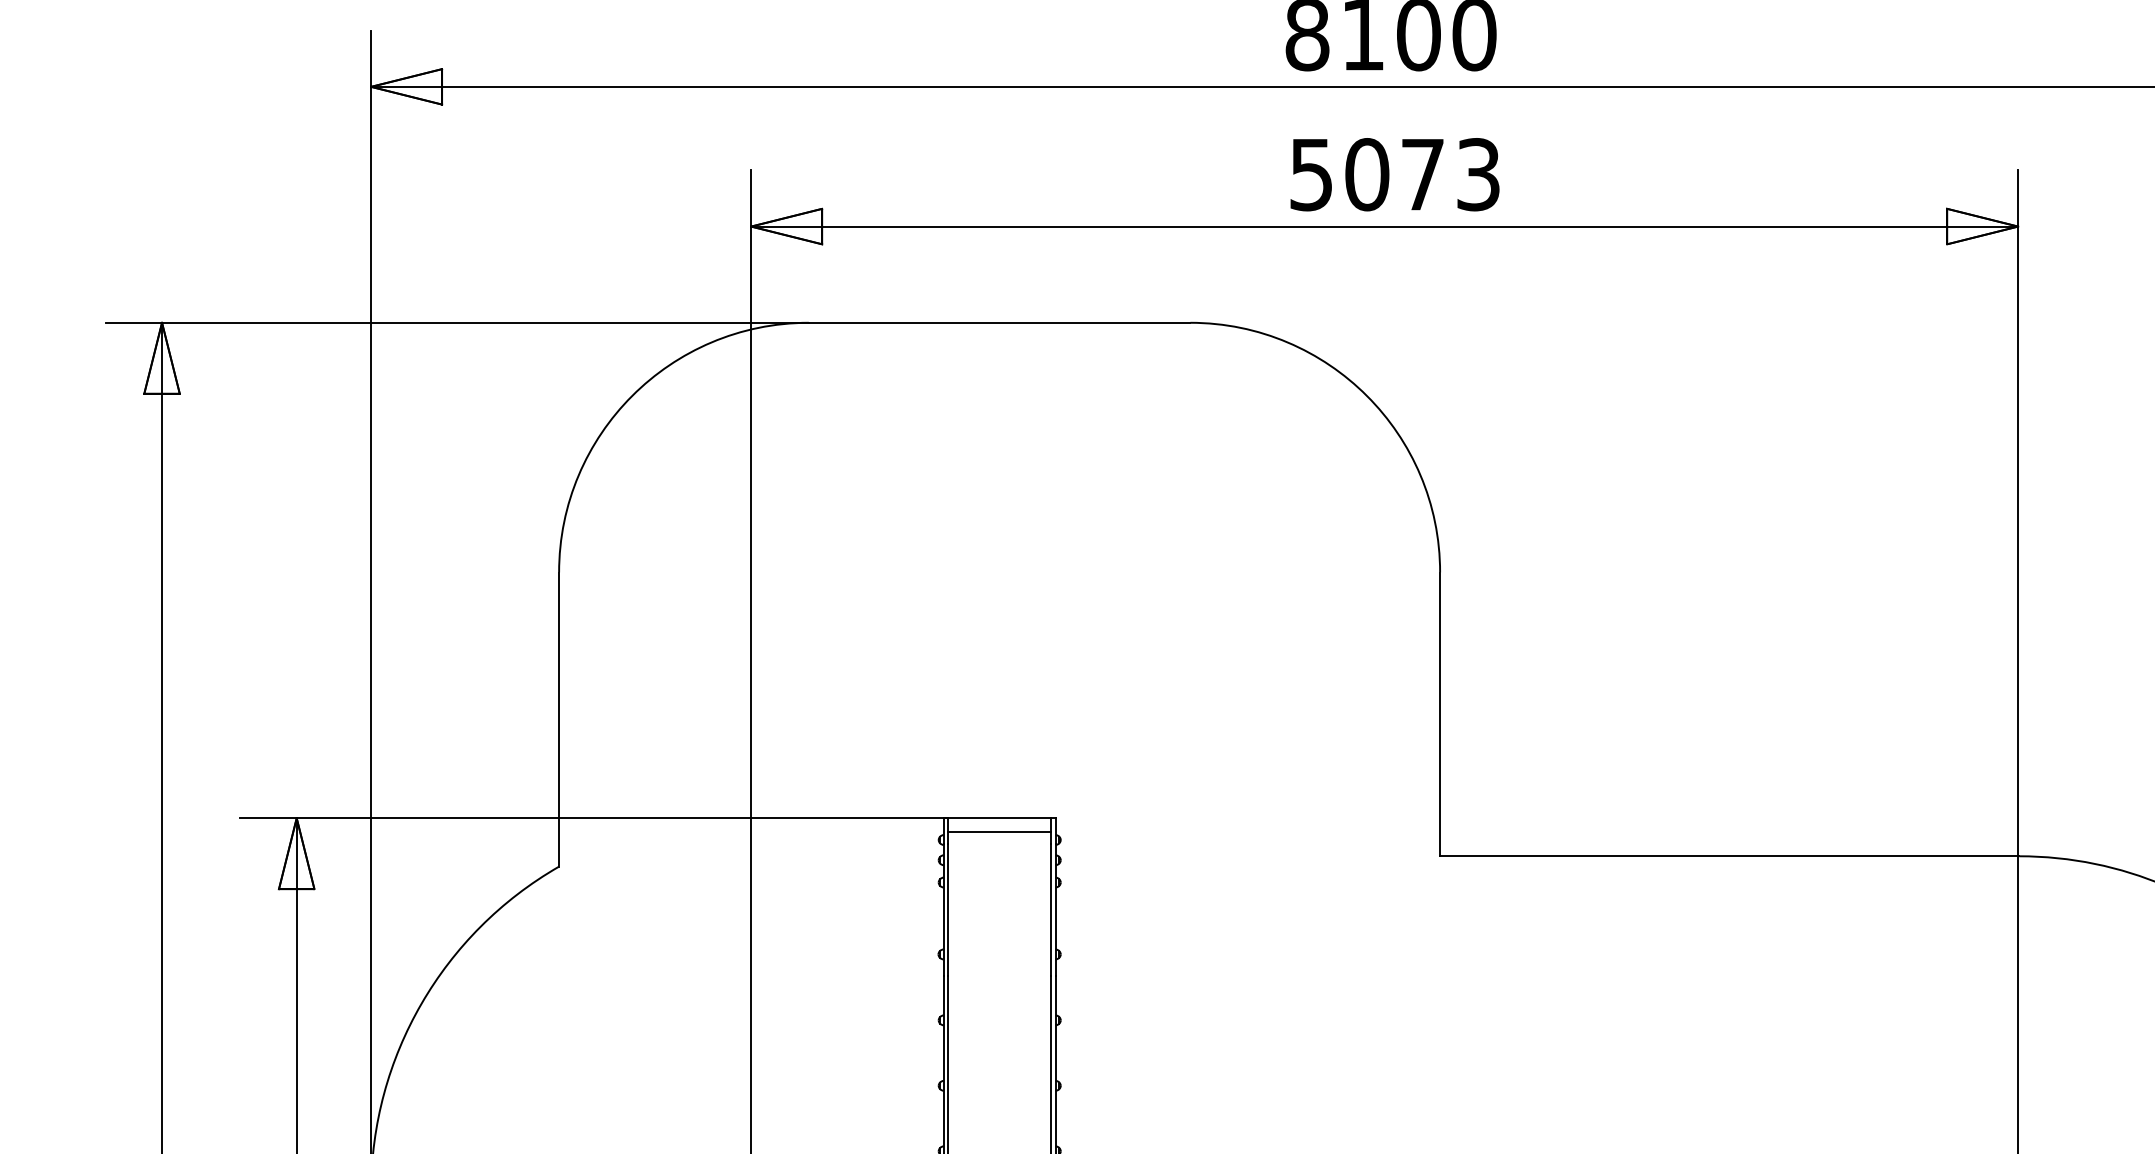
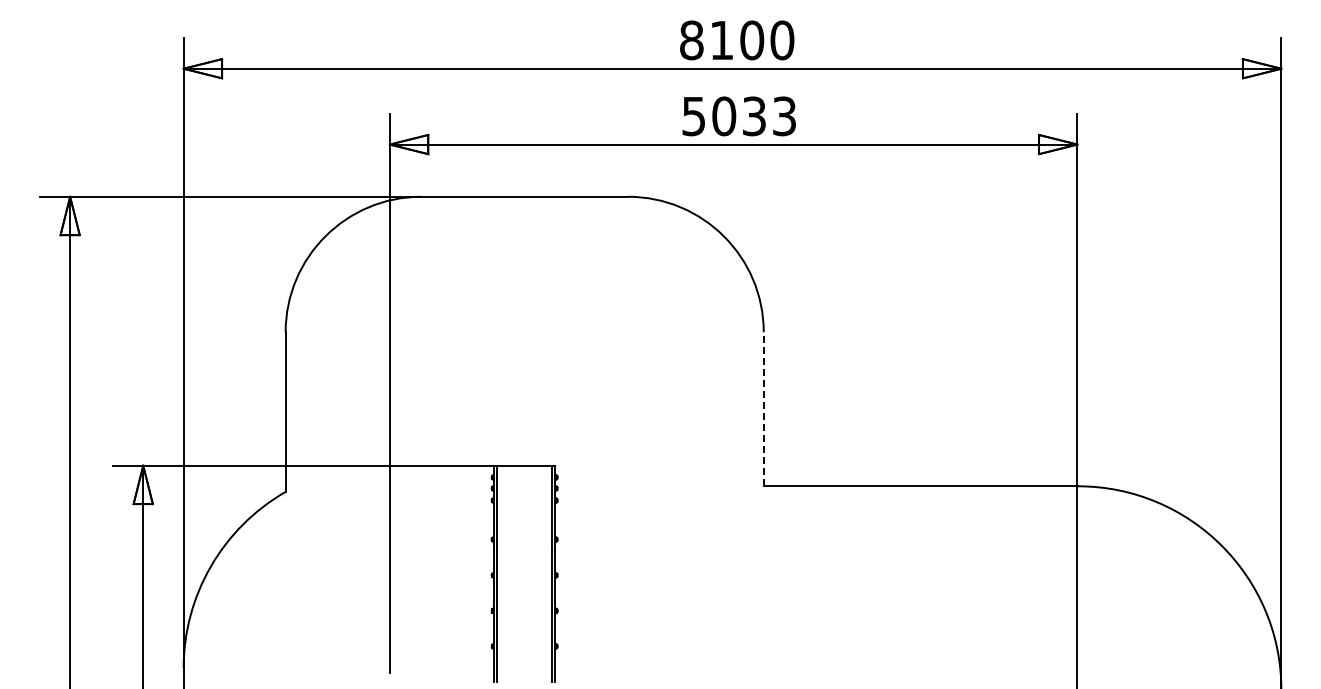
text: (1423, 174) -> (754, 116), 5073 -> 5033
line: (1439, 714) -> (763, 409), solid -> dashed
line: (999, 832) -> (524, 473), removed

